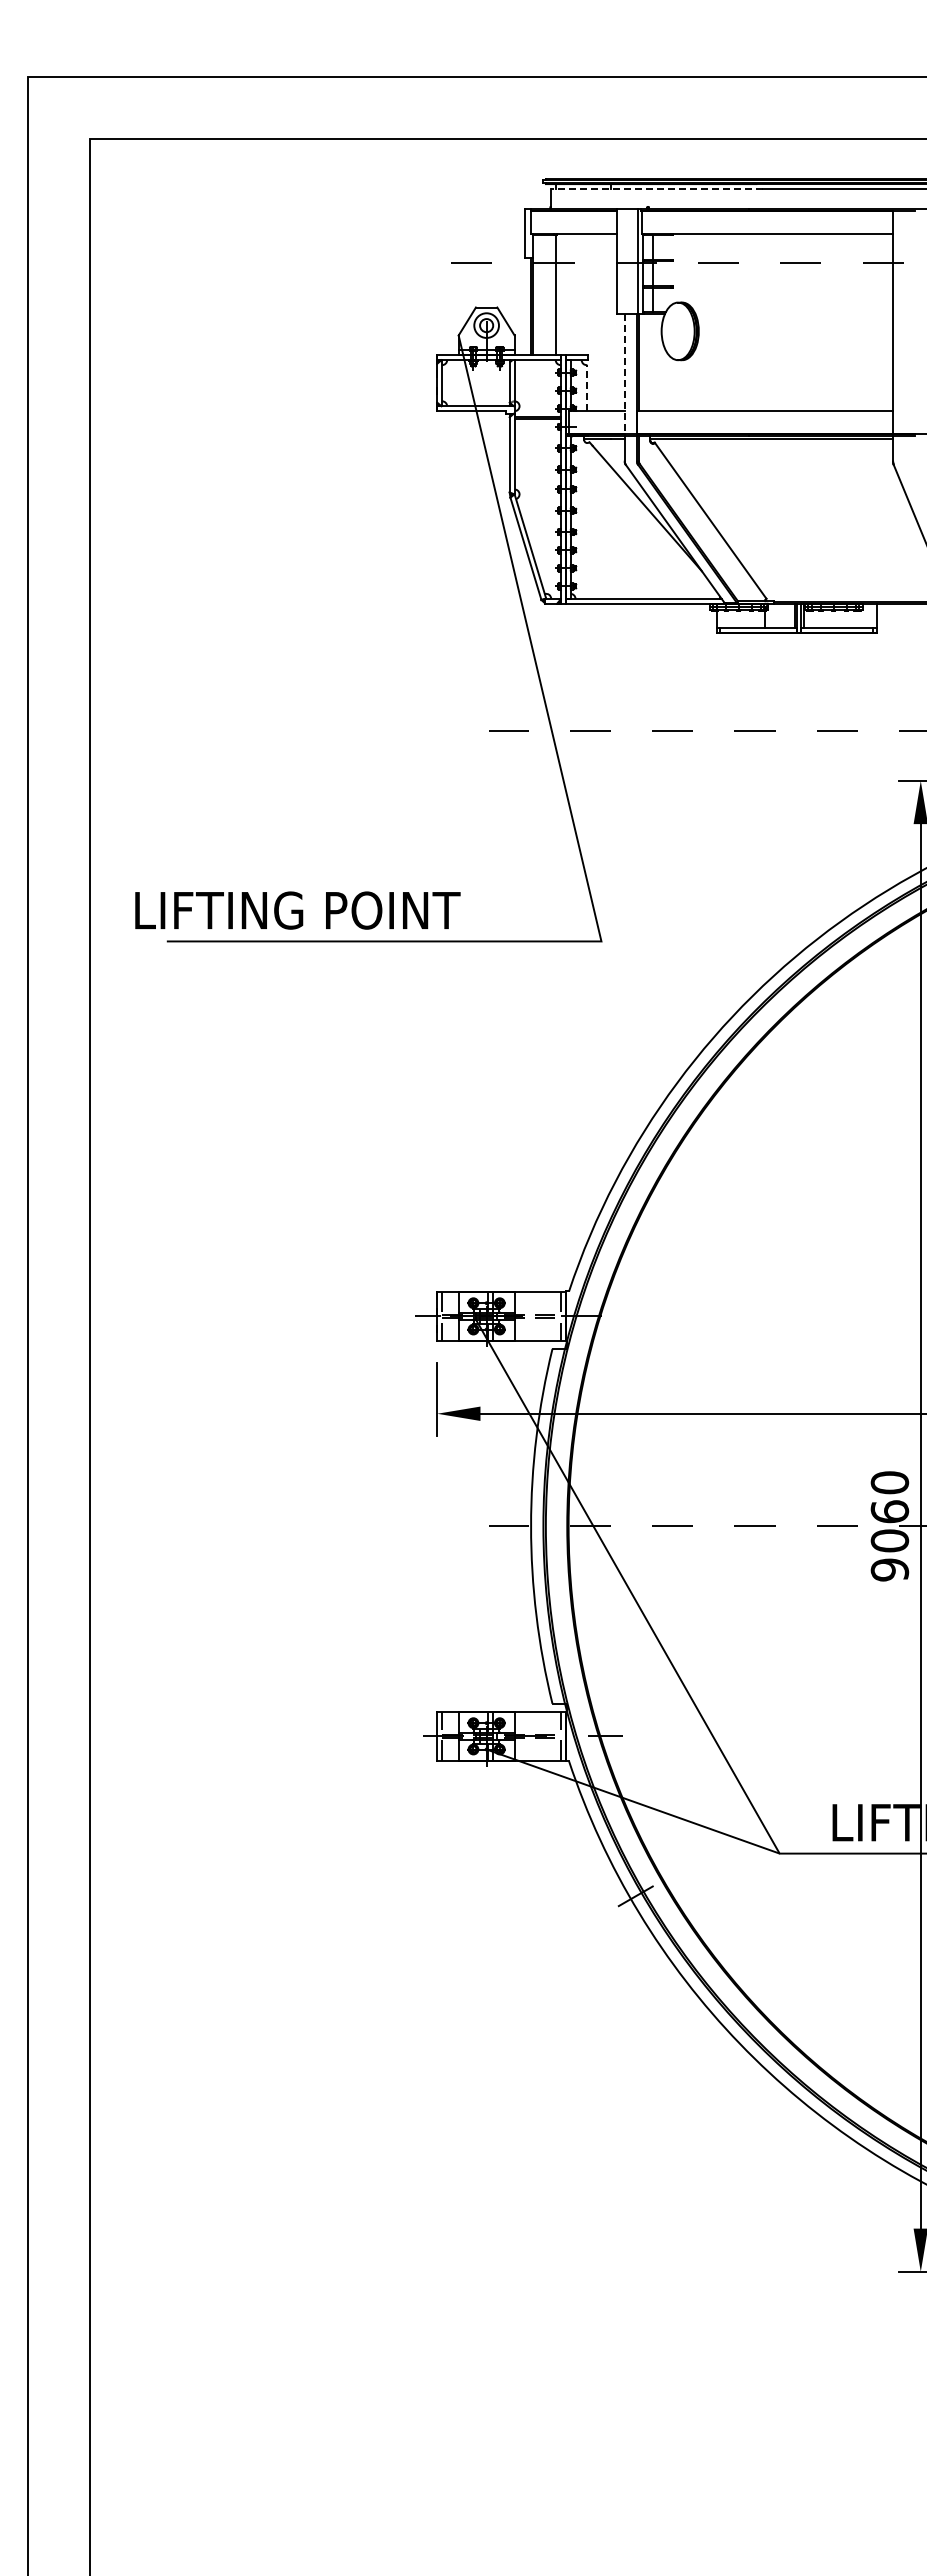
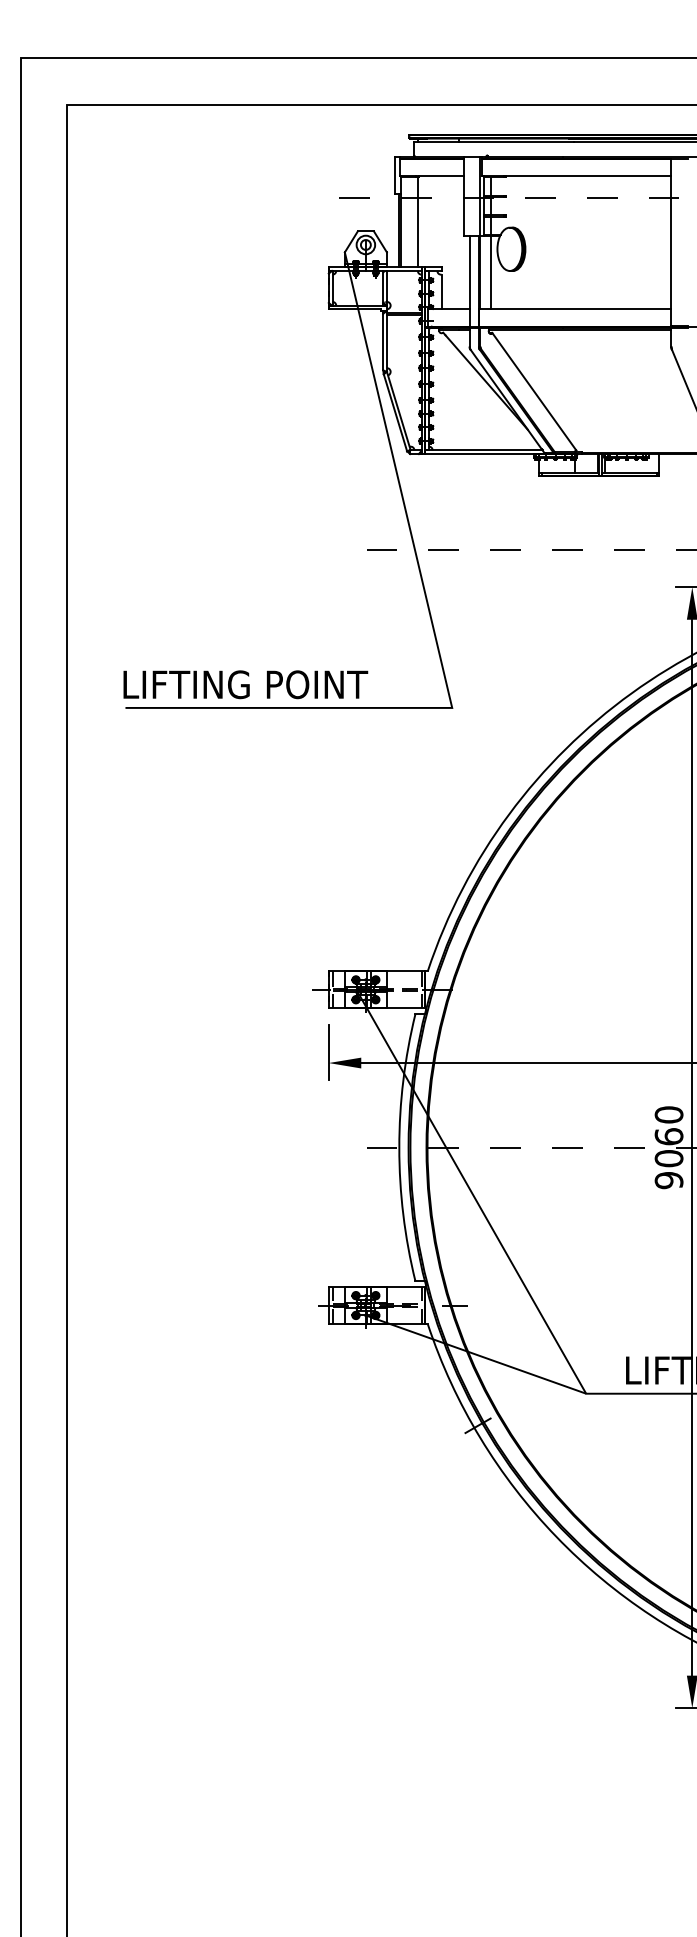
line: (656, 189) -> (493, 142), dashed -> solid
line: (652, 362) -> (490, 272), added
line: (624, 374) -> (469, 281), dashed -> solid
line: (587, 387) -> (441, 291), dashed -> solid
text: (297, 910) -> (245, 684), moved

